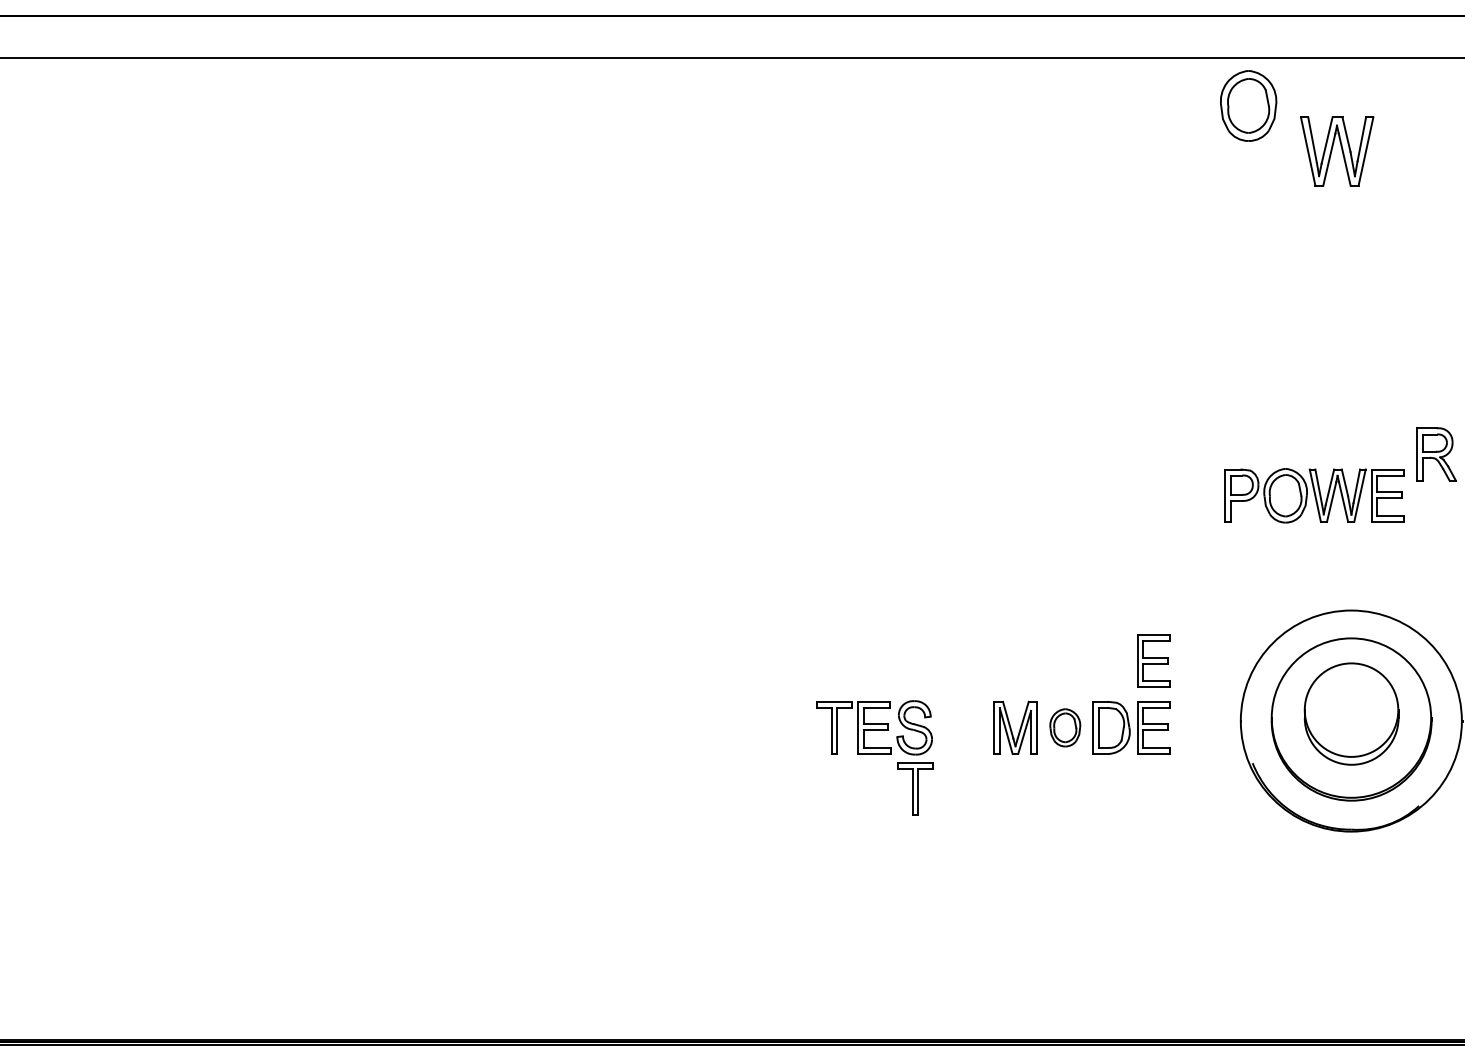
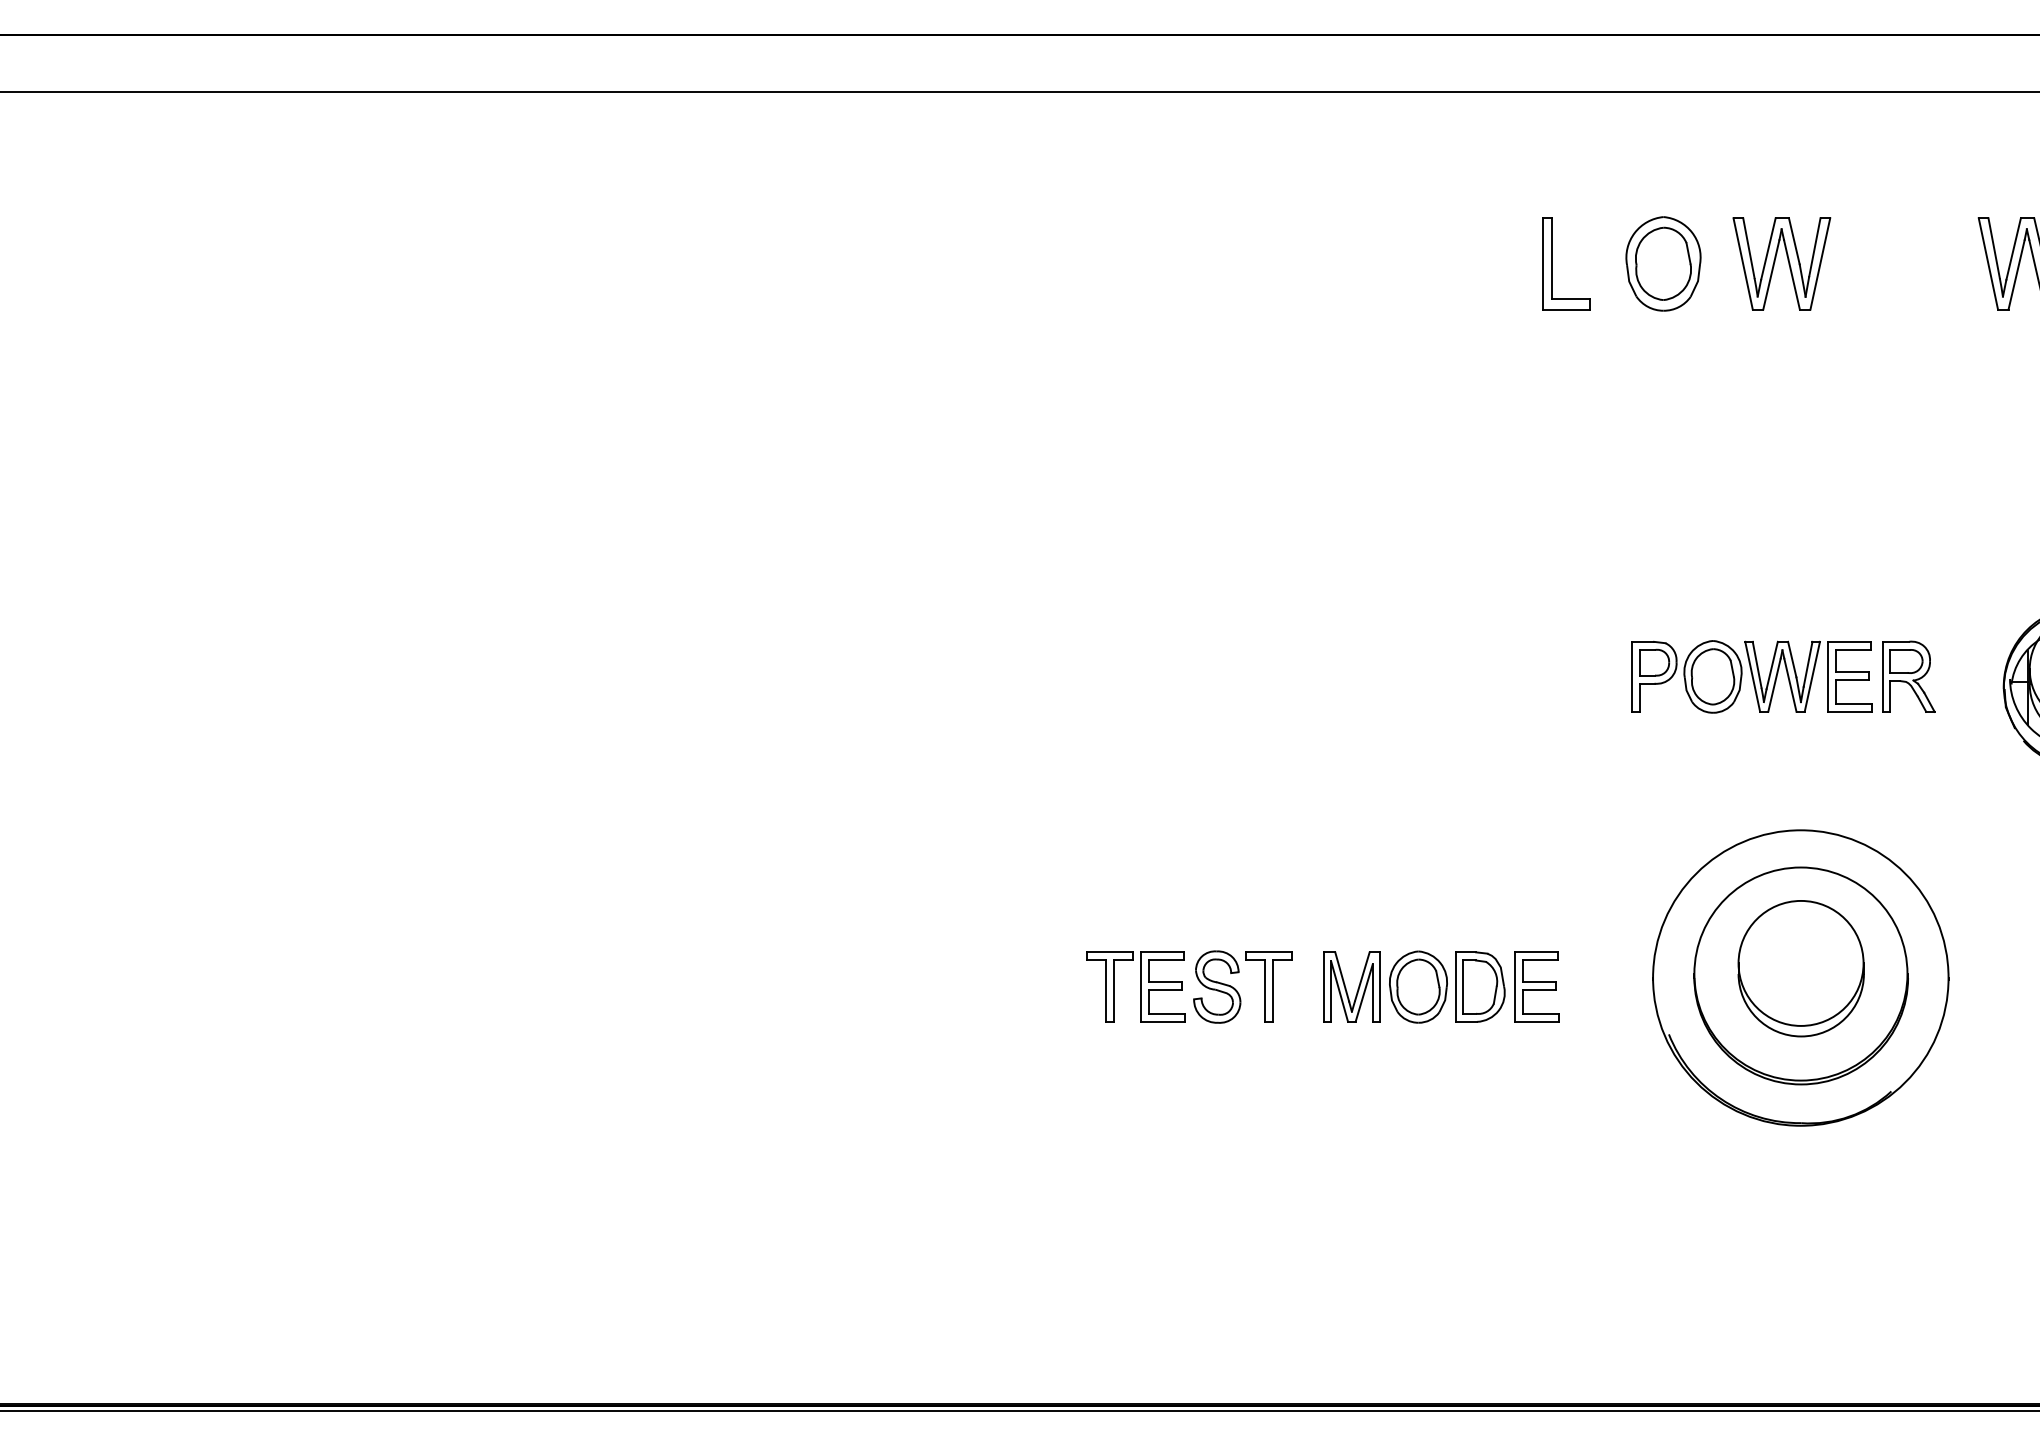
part: (1248, 105) -> (1663, 263), moved
part: (1332, 150) -> (1775, 262), moved
part: (1165, 186) -> (1552, 263), added
part: (1436, 454) -> (1908, 676), moved
part: (1153, 660) -> (1536, 897), removed
part: (1065, 727) -> (1418, 986), size x1.43
part: (914, 788) -> (1268, 986), moved

